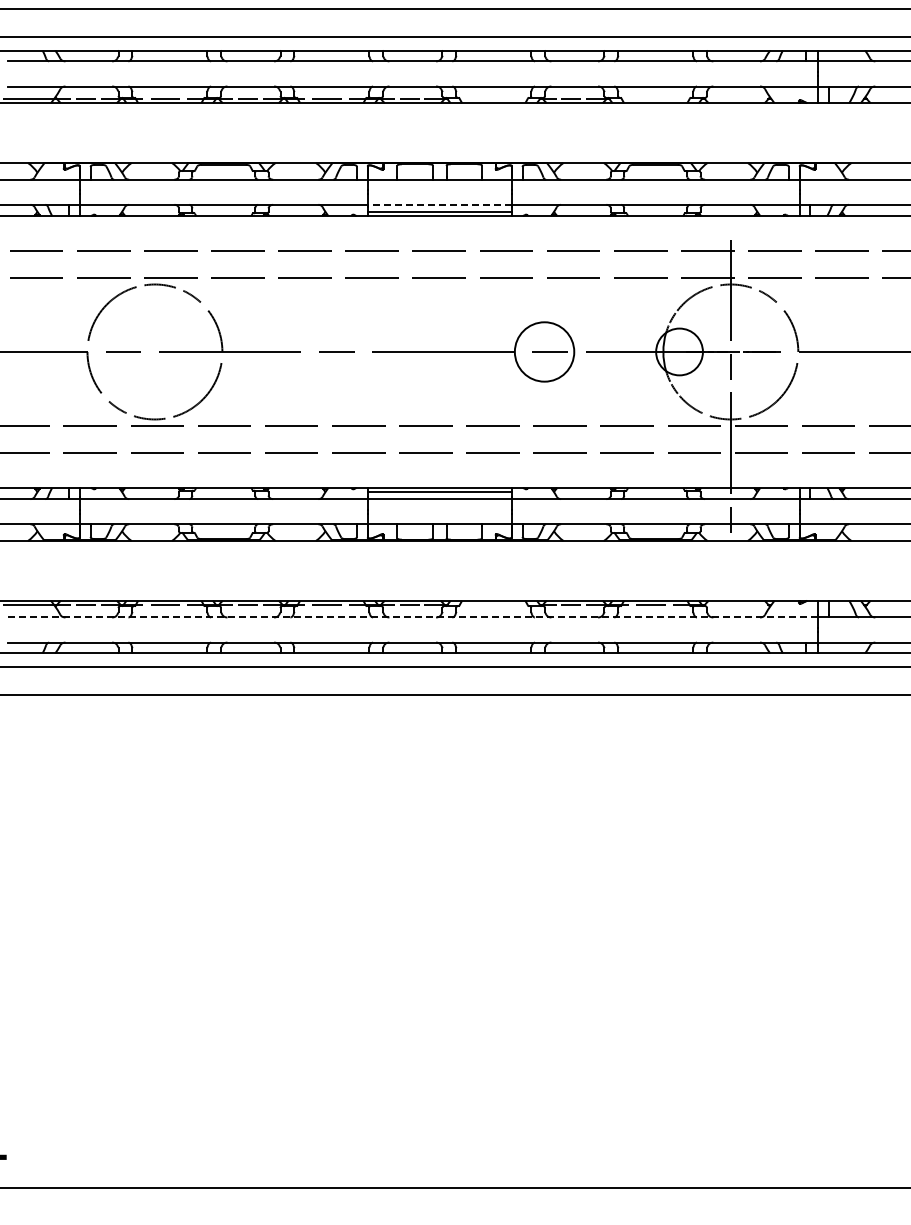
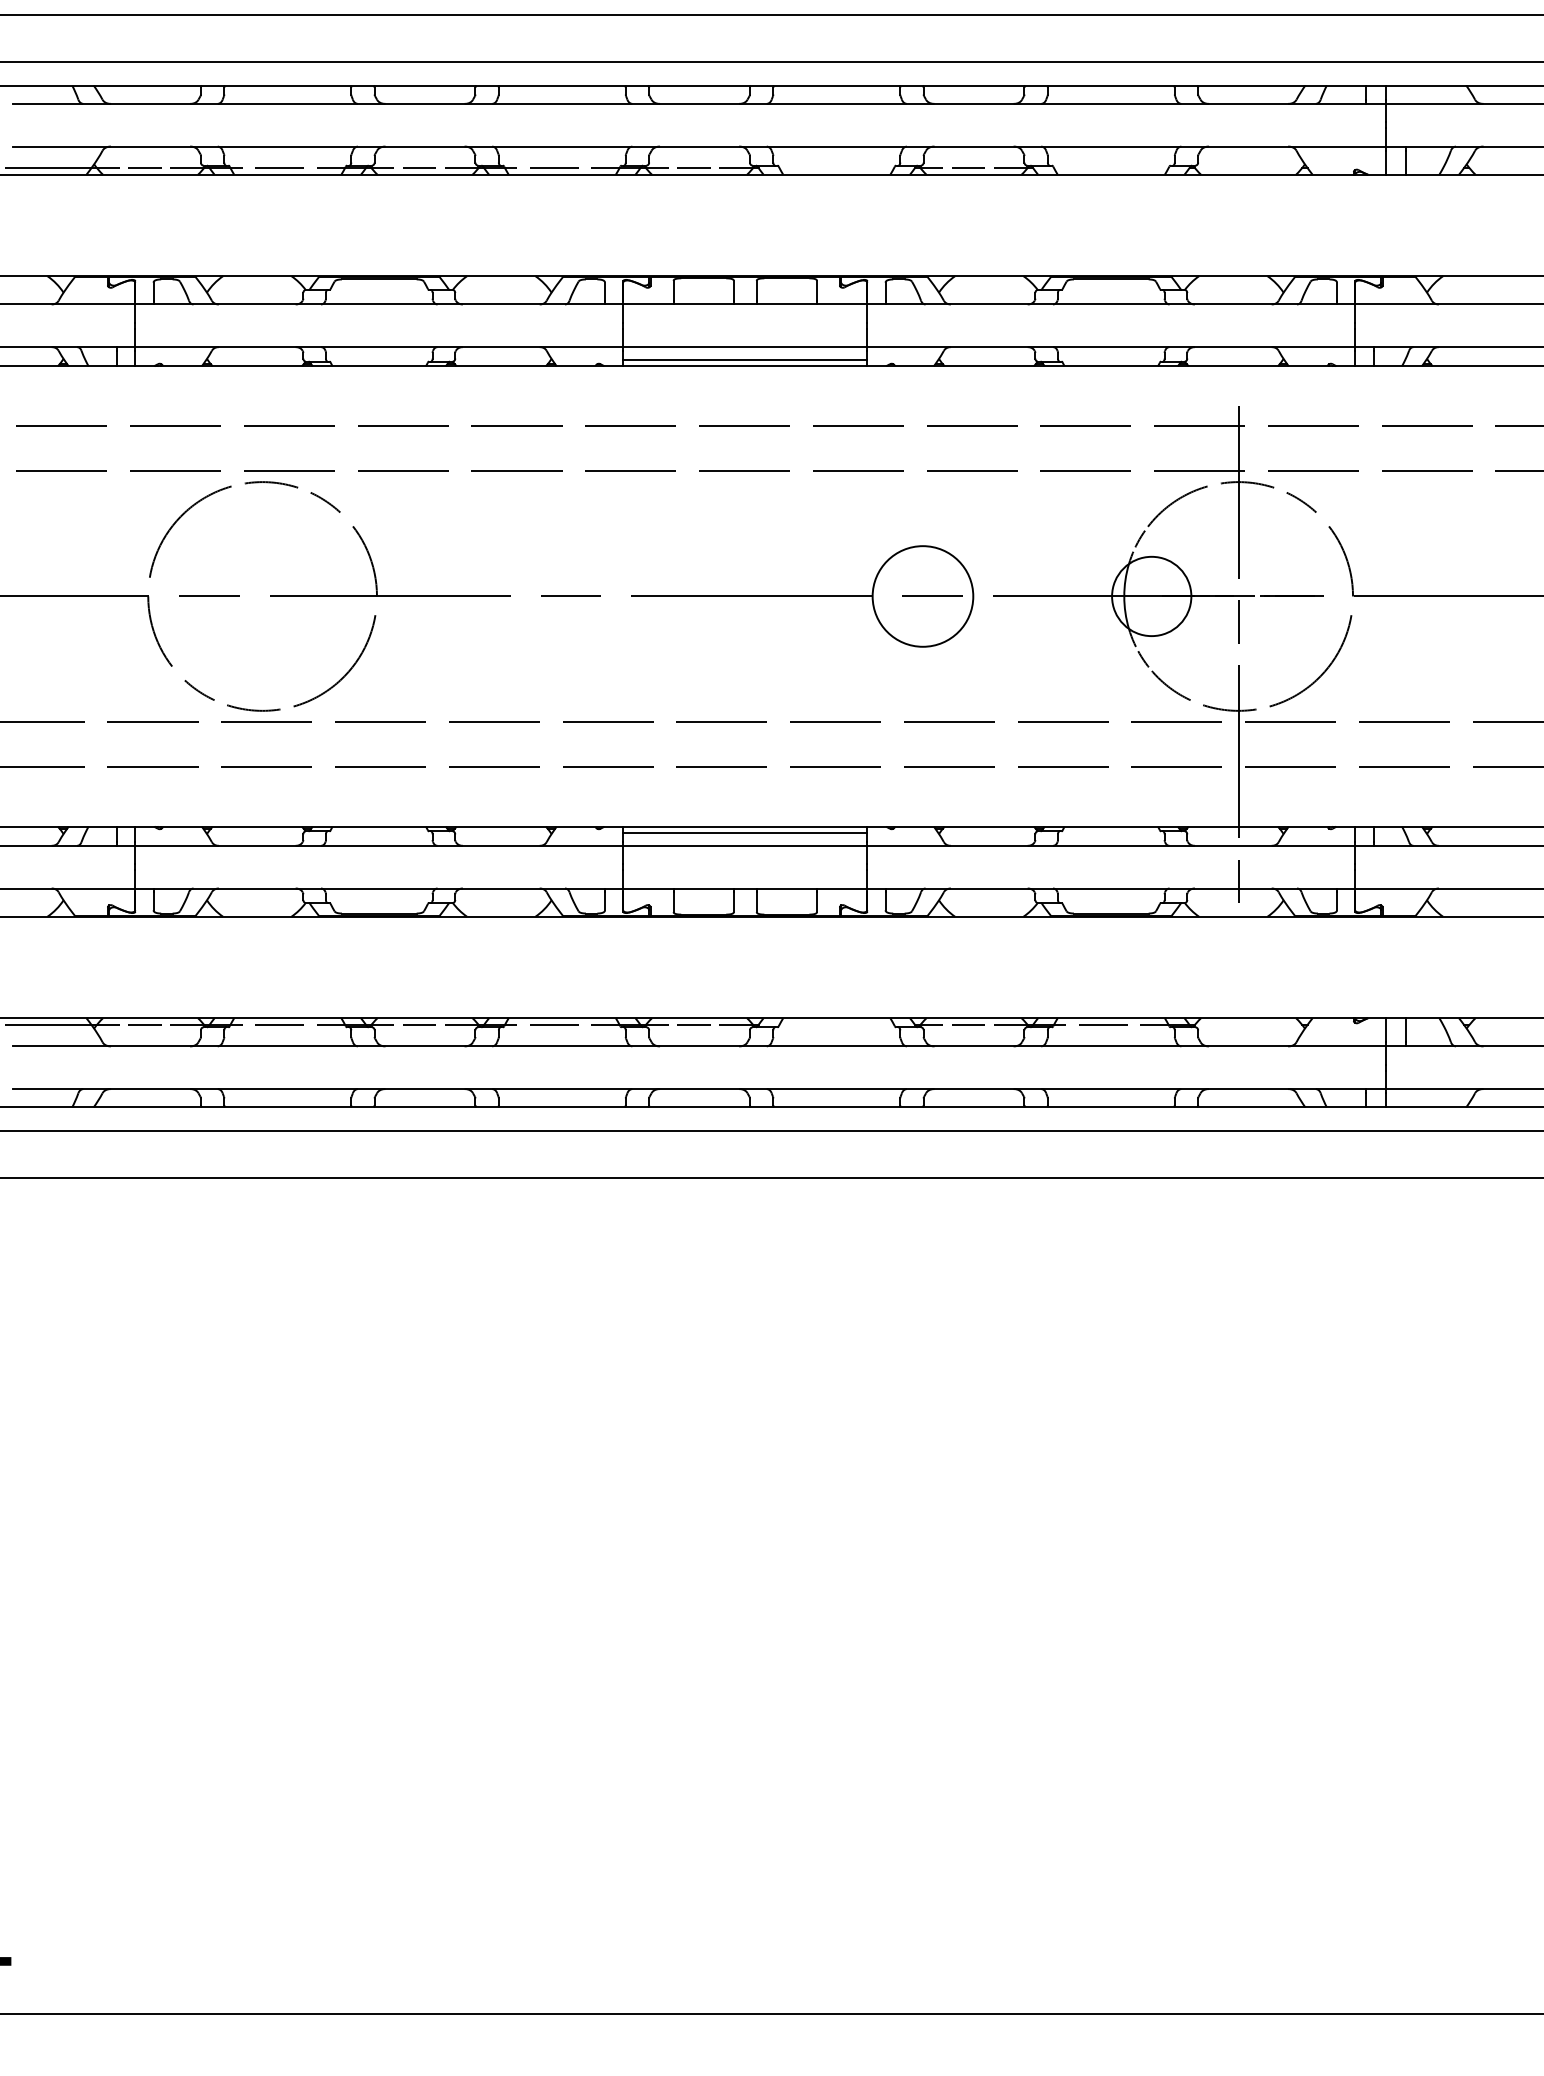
line: (439, 204) -> (744, 346), dashed -> solid
line: (412, 617) -> (699, 1046), dashed -> solid

